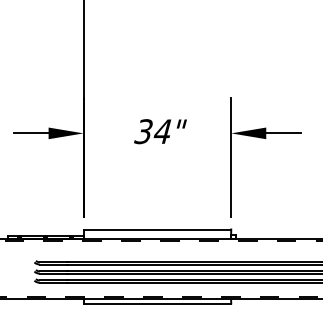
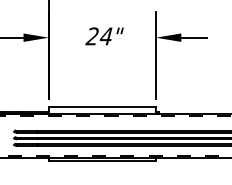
text: (142, 131) -> (91, 36), 34" -> 24"

